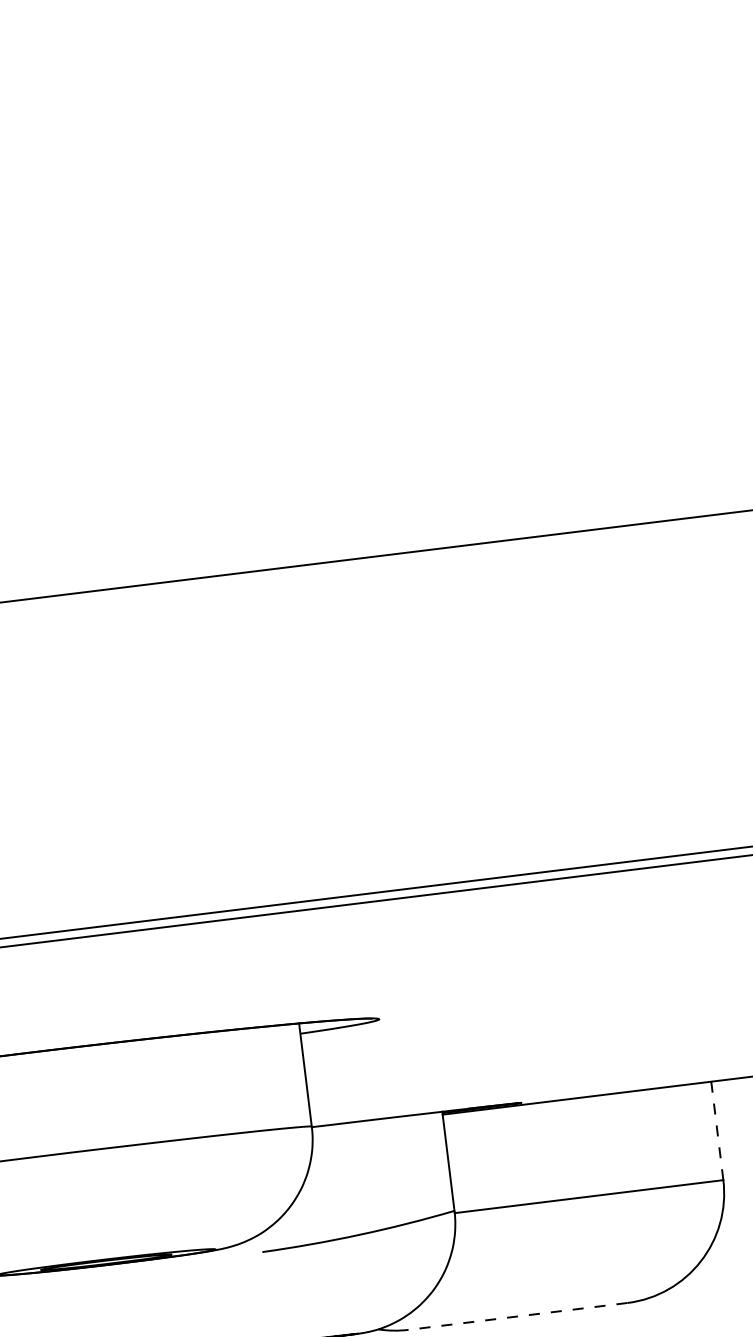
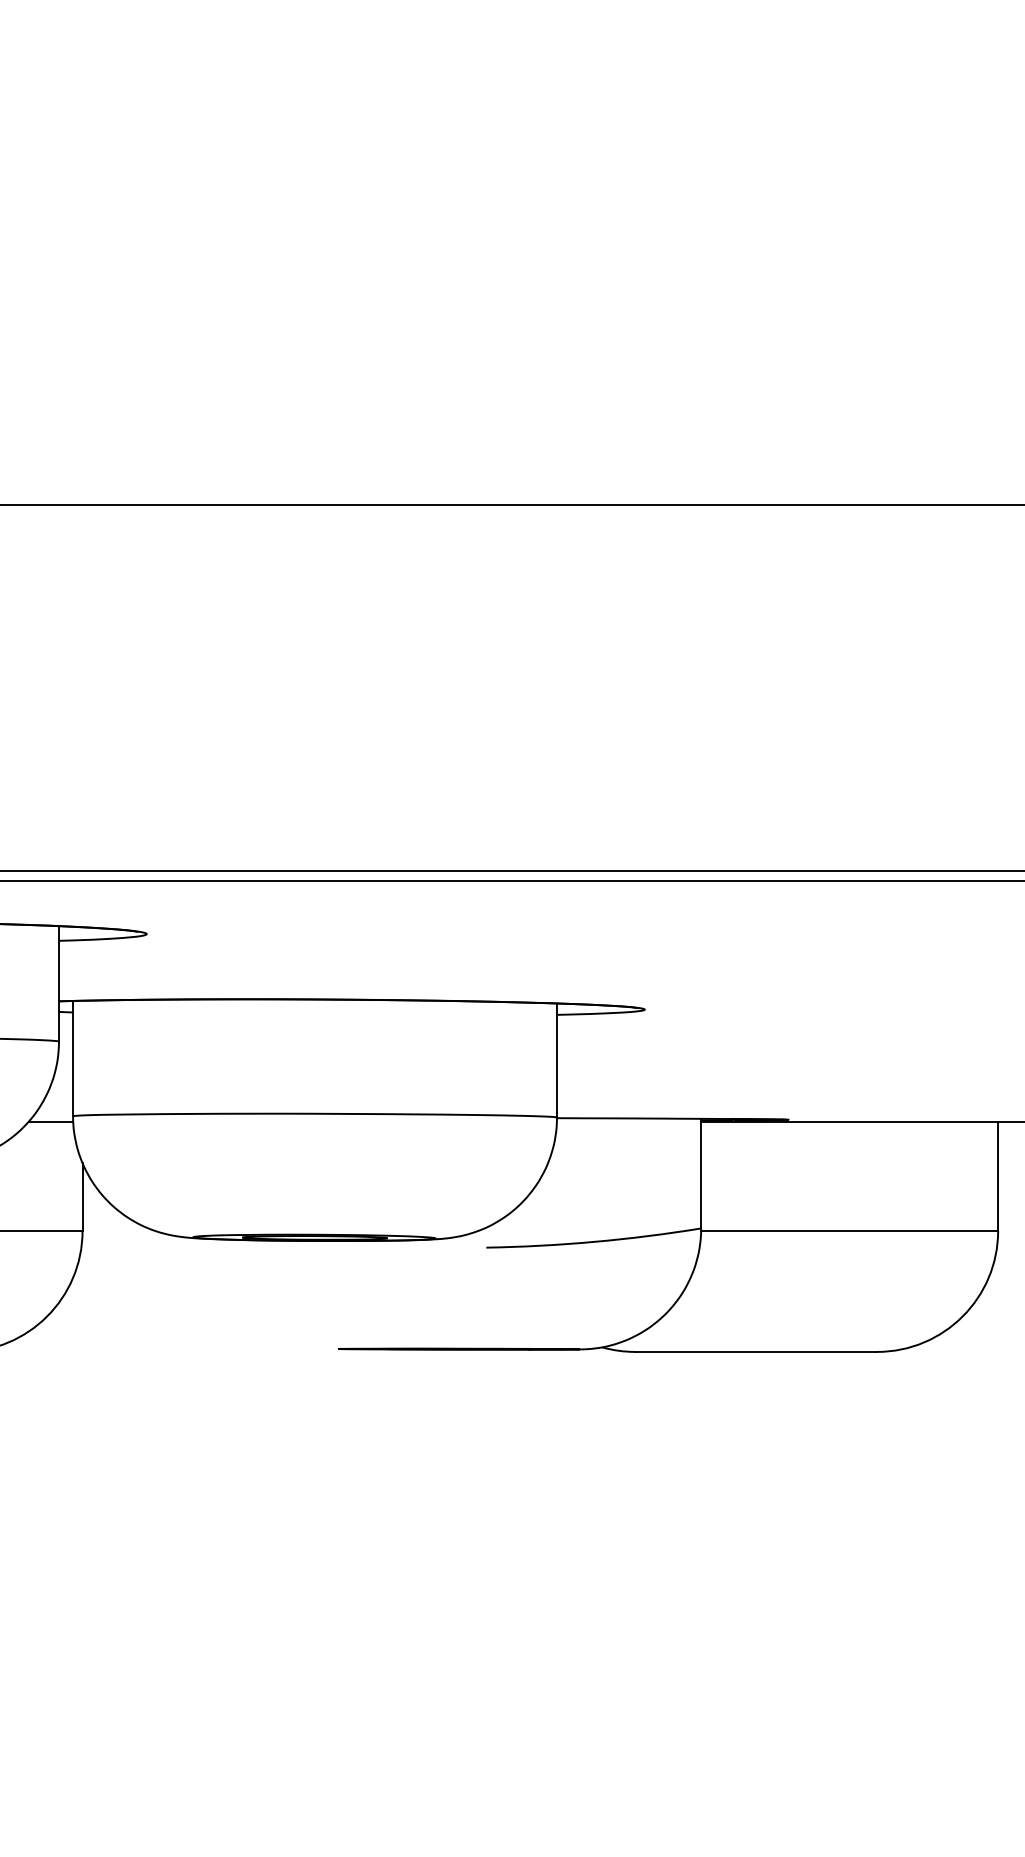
line: (717, 1130) -> (998, 1176), dashed -> solid
line: (518, 1316) -> (756, 1351), dashed -> solid

